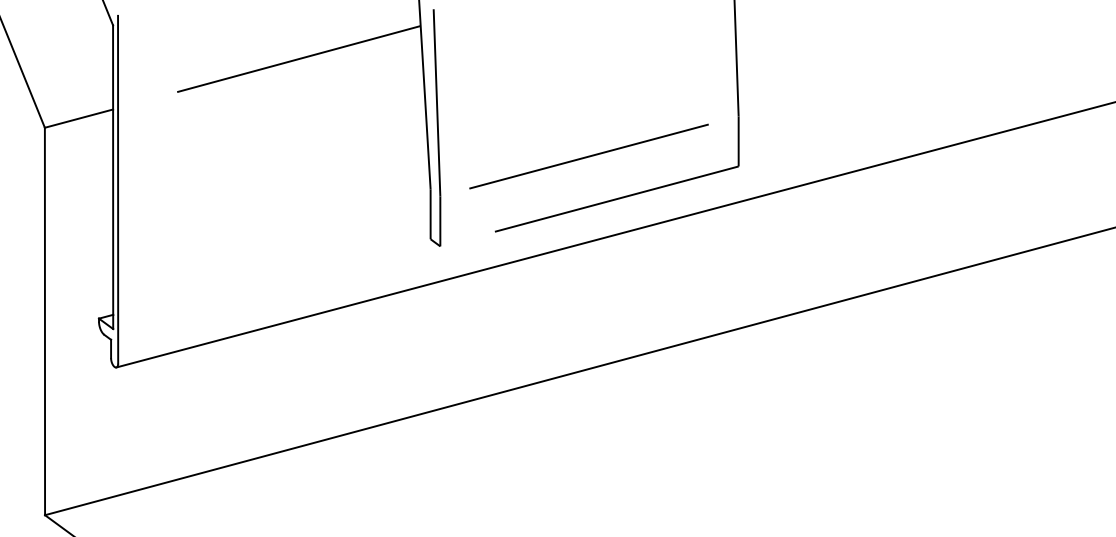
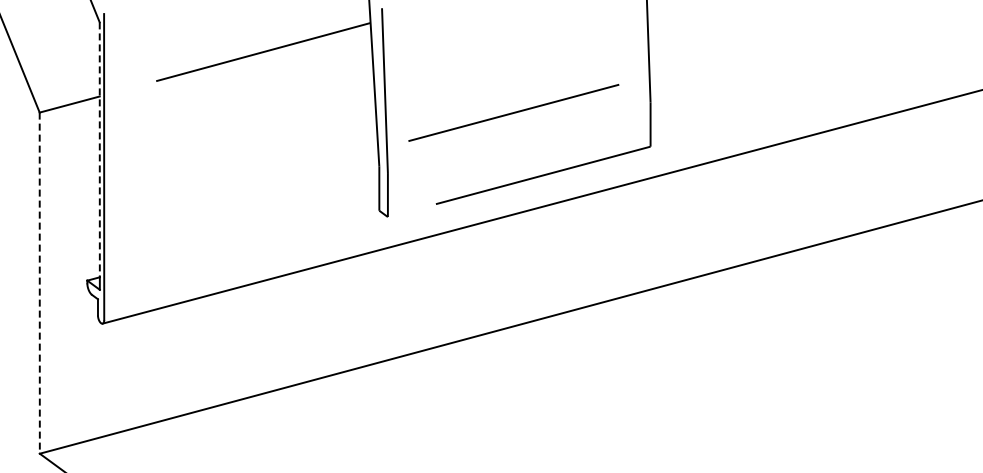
line: (588, 156) -> (513, 112), moved
line: (112, 170) -> (99, 150), solid -> dashed
line: (44, 321) -> (39, 283), solid -> dashed

